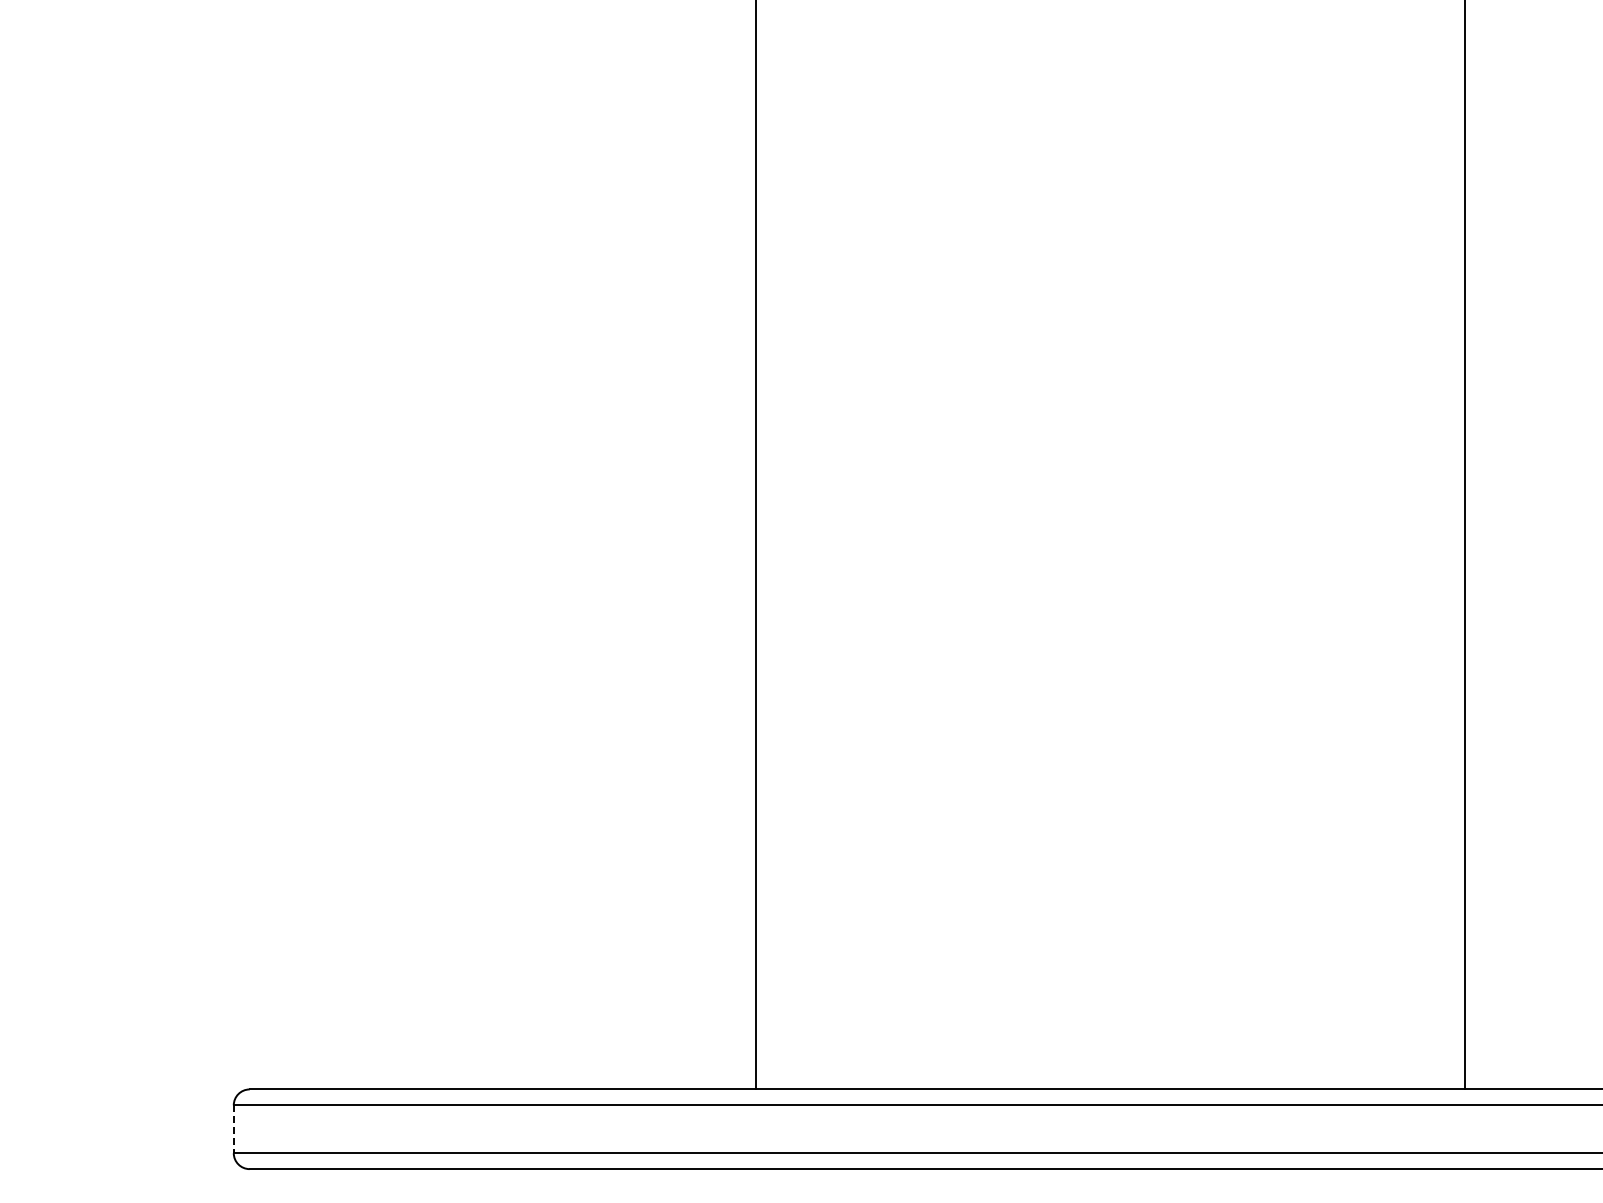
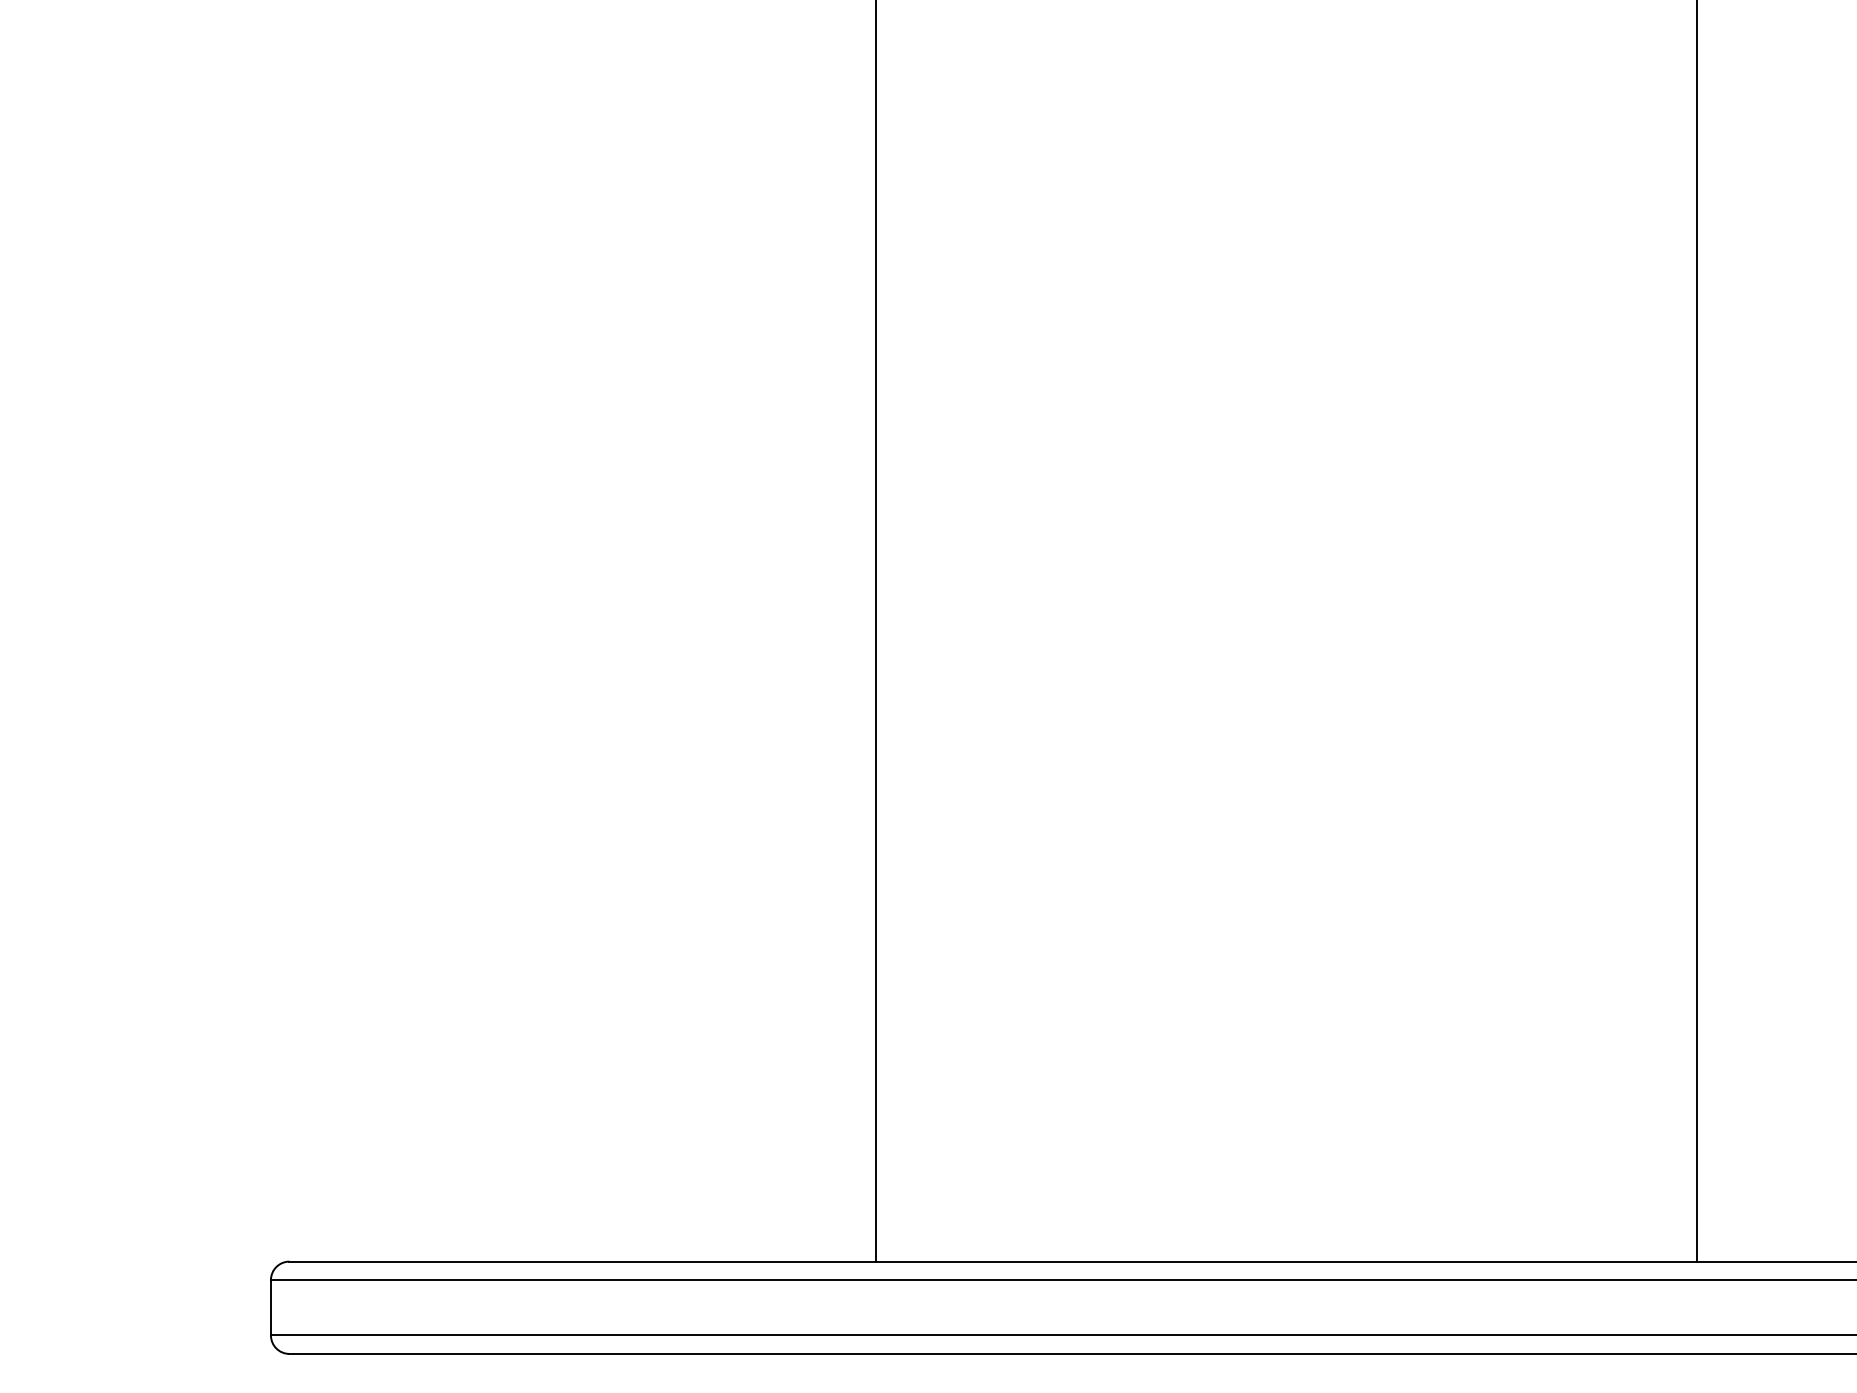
line: (233, 1129) -> (270, 1308), dashed -> solid

